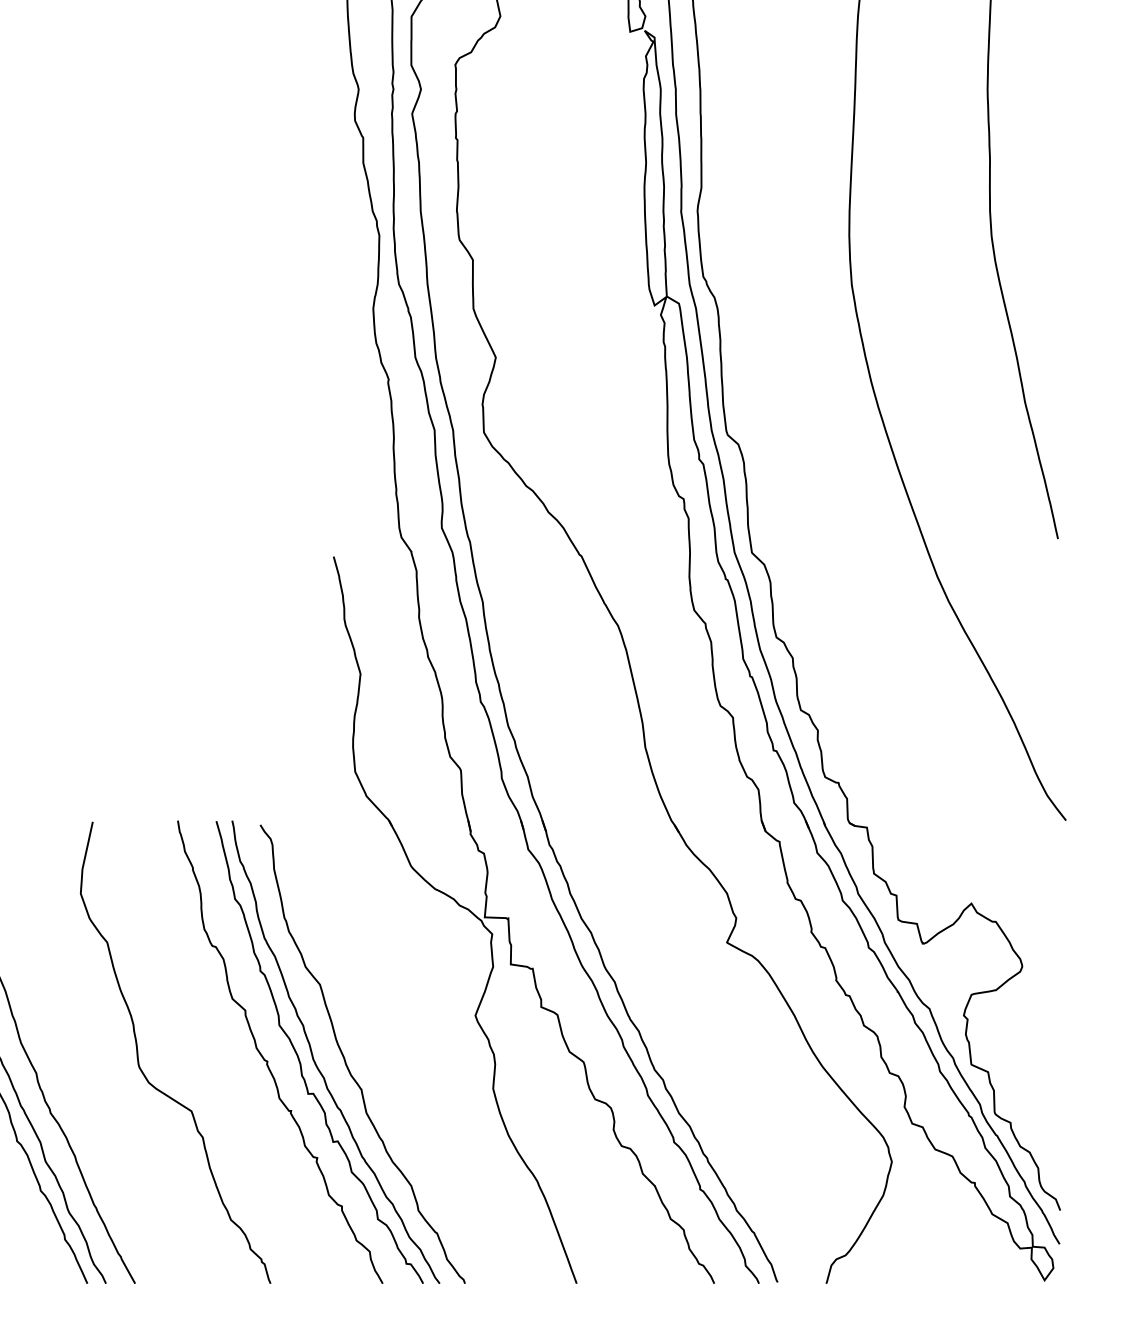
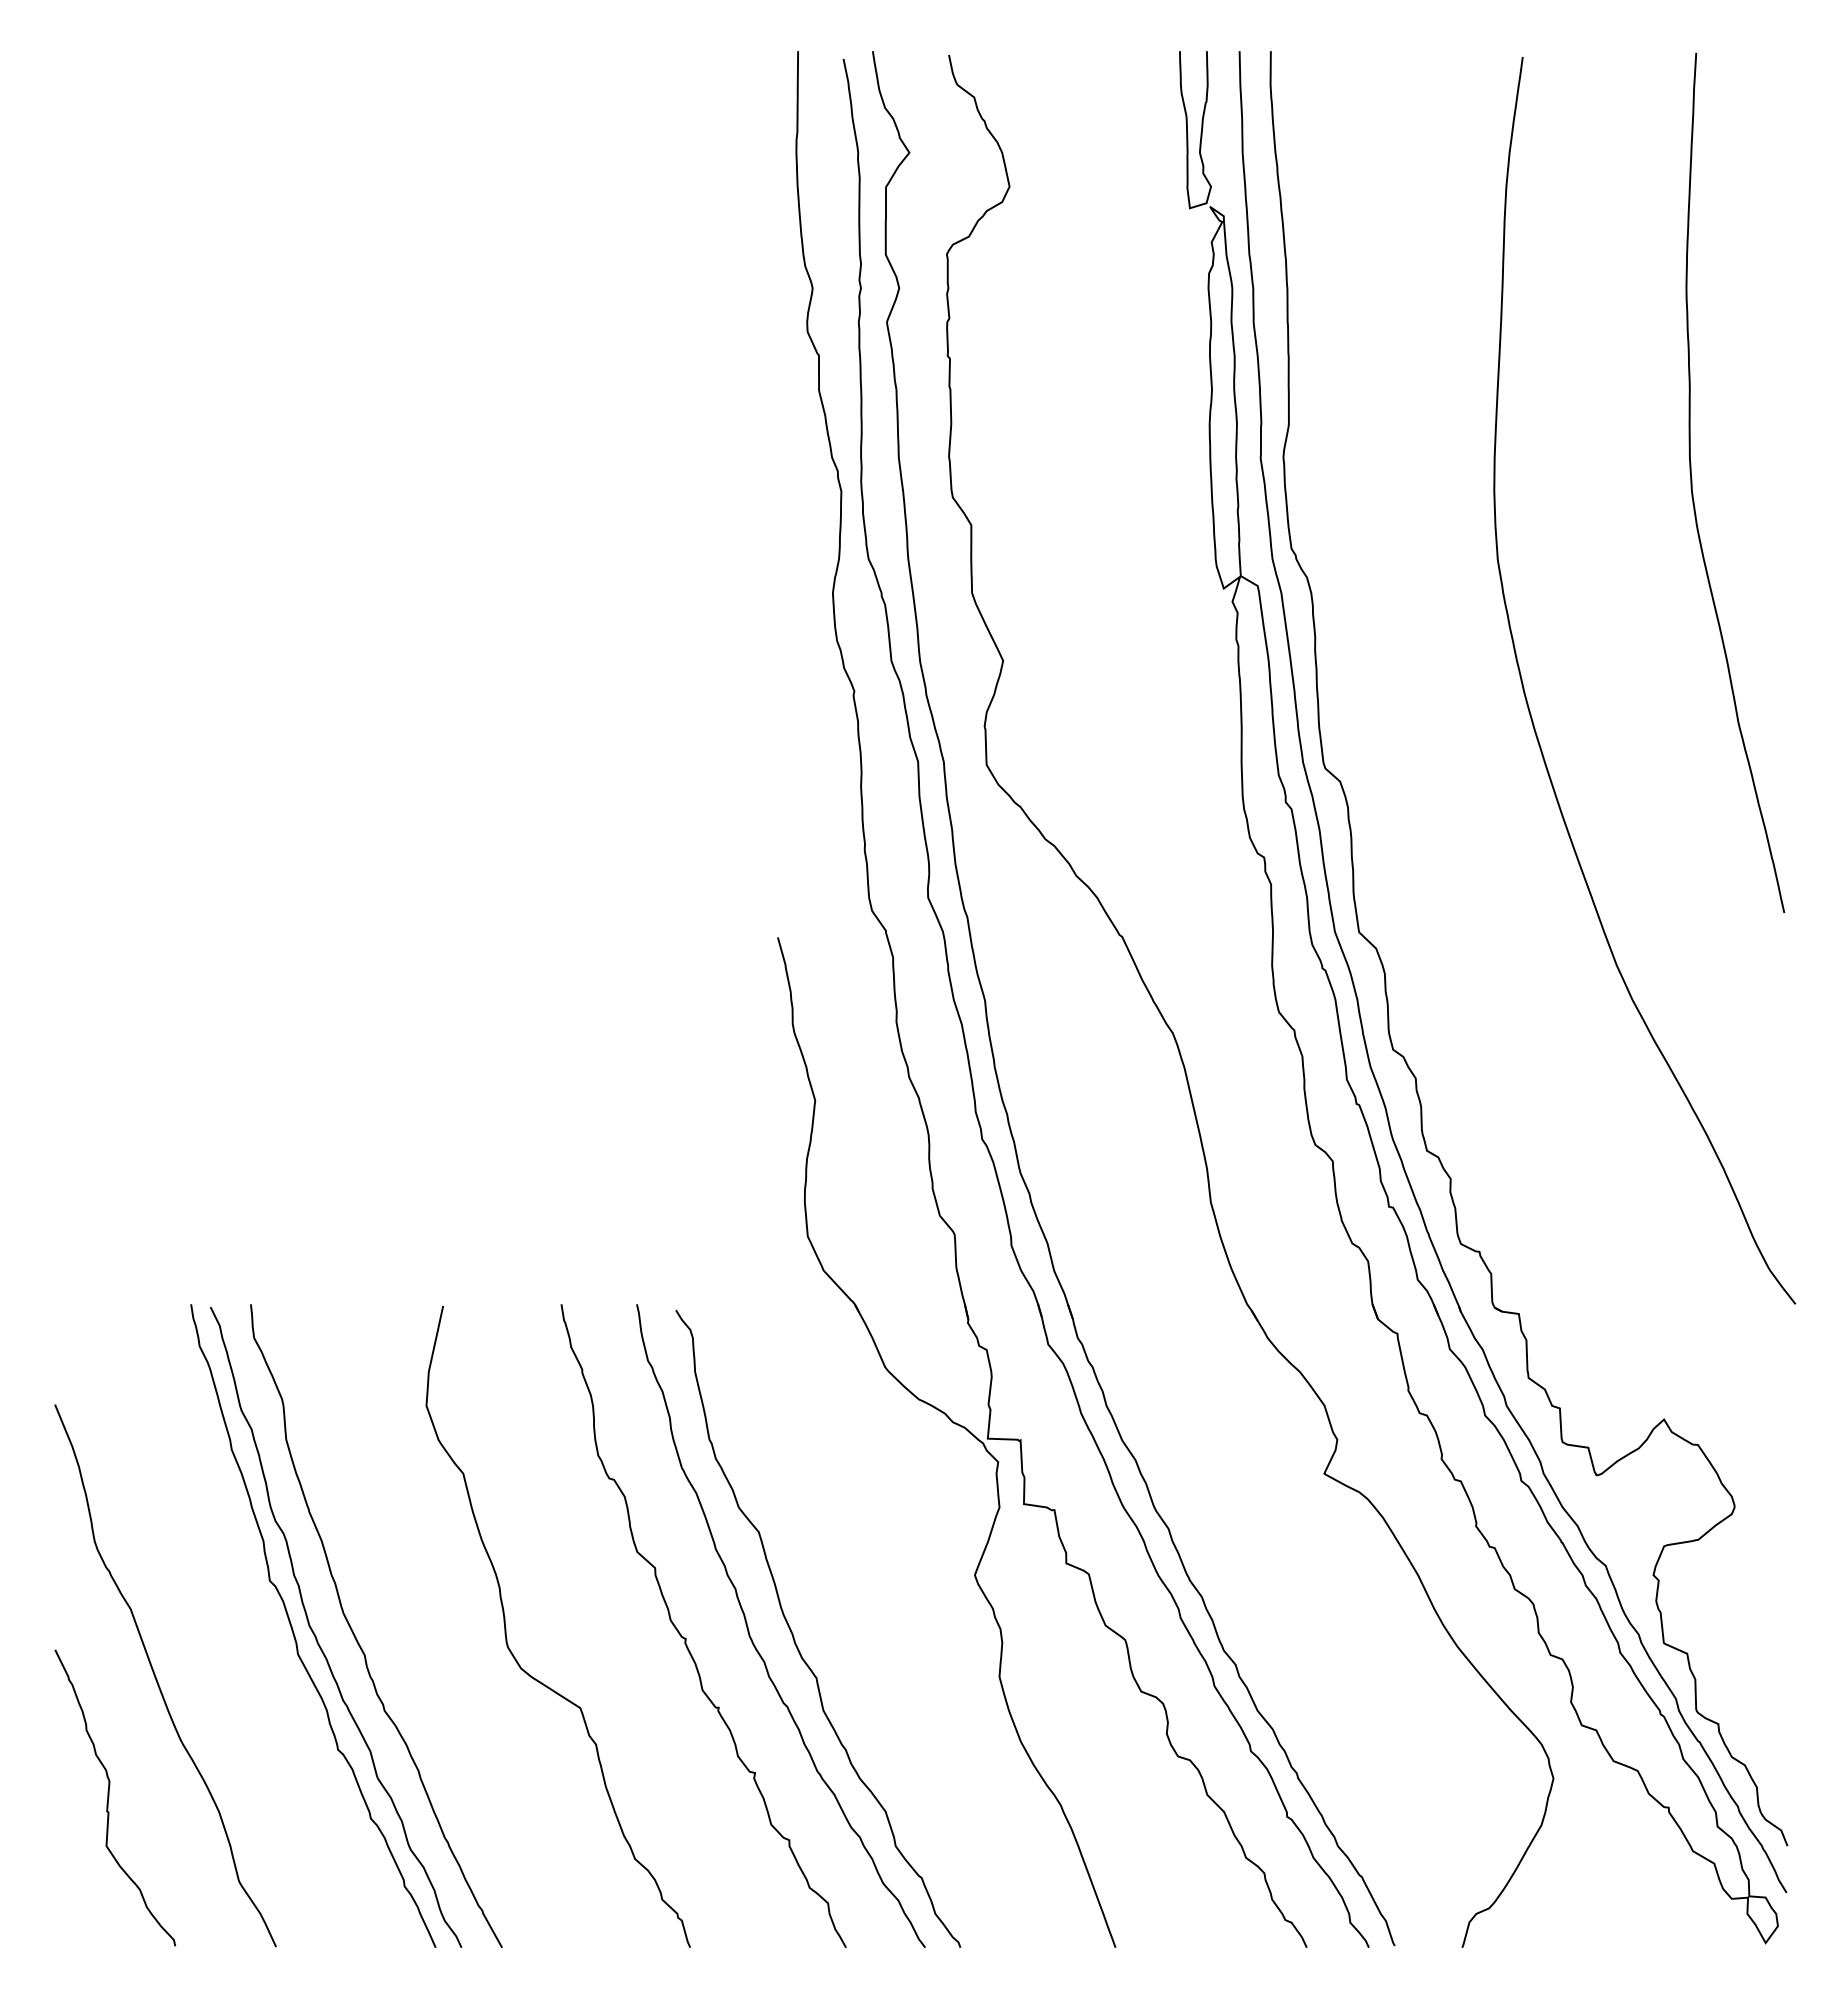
curve: (299, 1059) -> (730, 1635), removed

